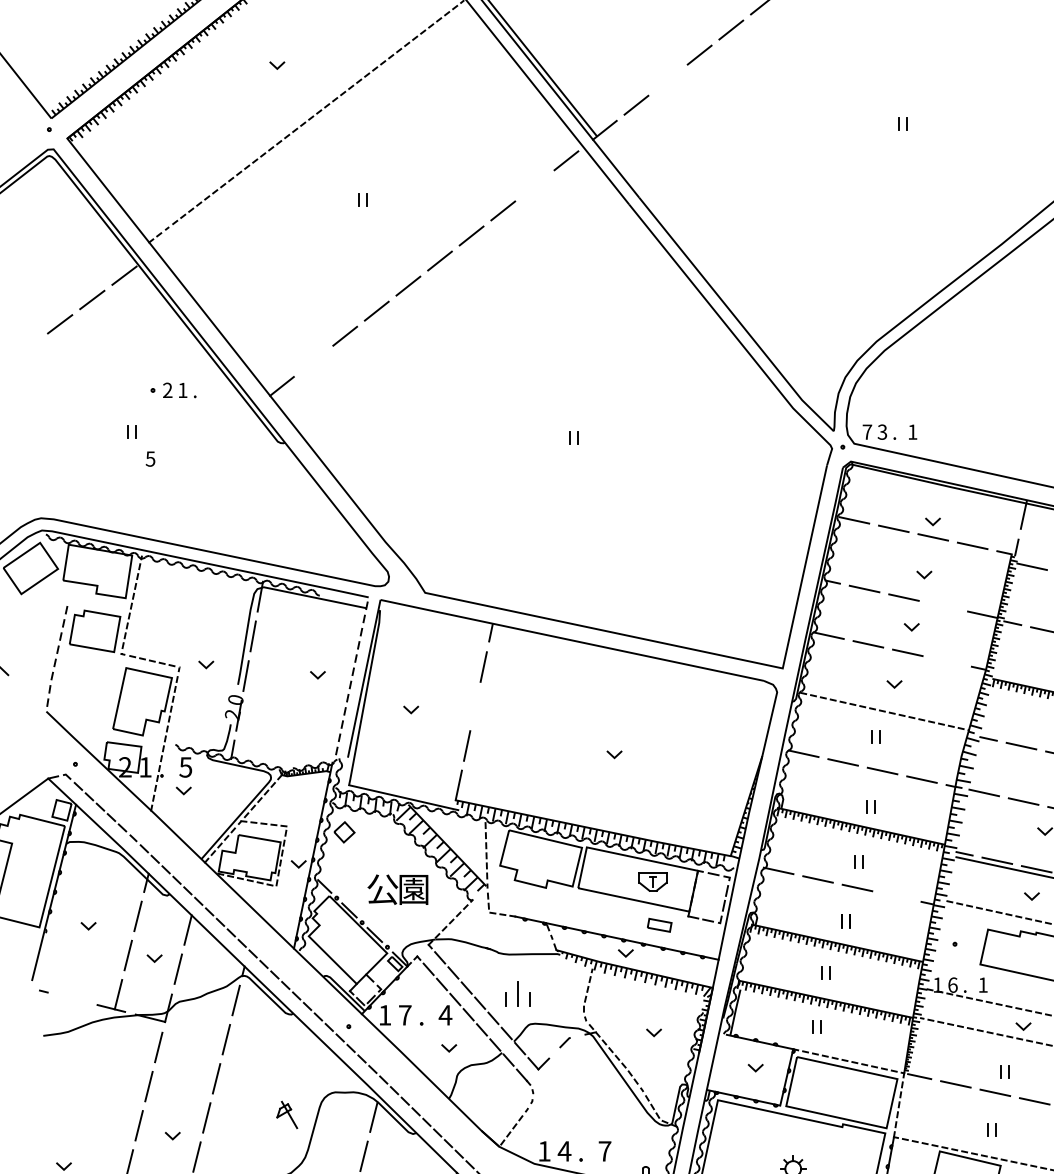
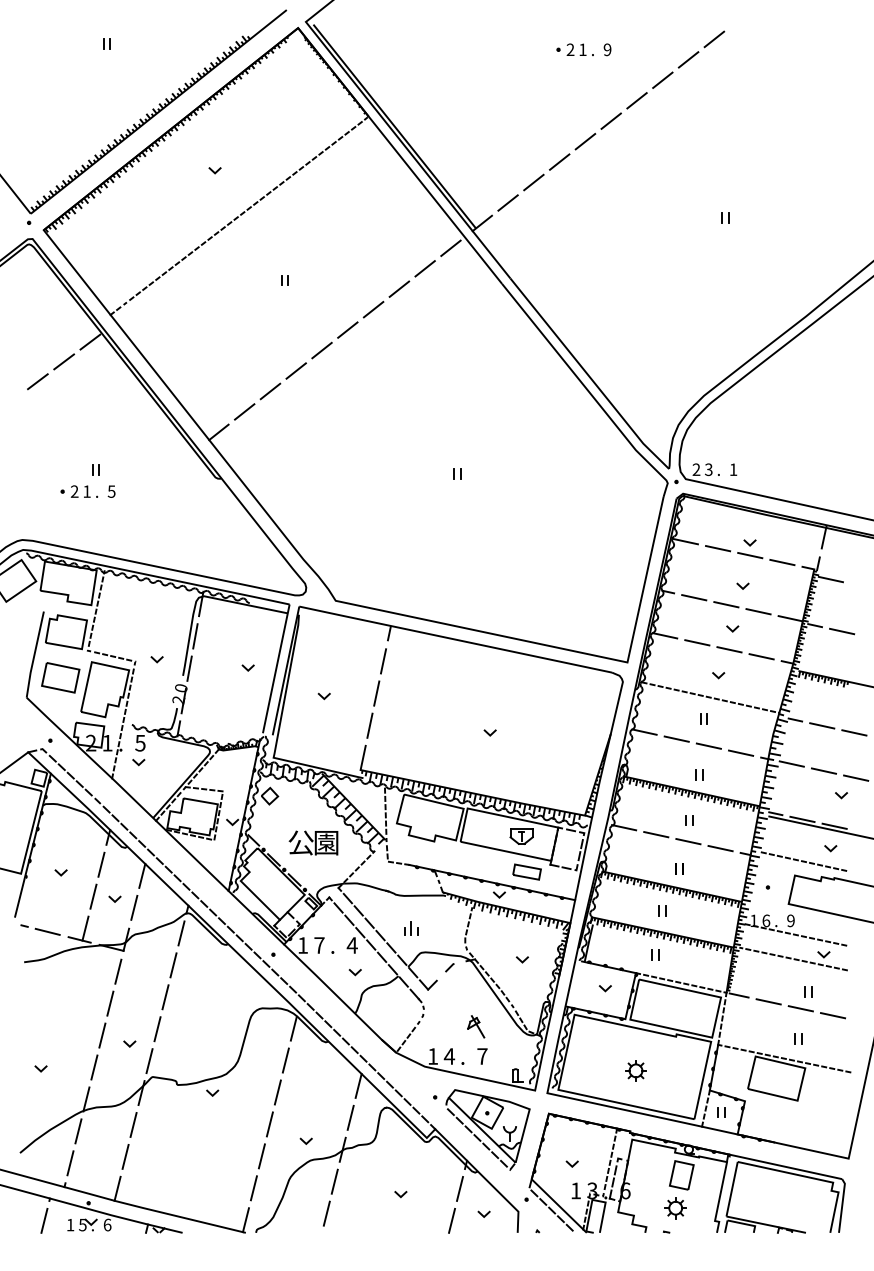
line: (667, 80) -> (533, 182), added
line: (533, 185) -> (424, 268), added
line: (313, 360) -> (244, 411), added
part: (173, 390) -> (79, 491), moved
text: (867, 431) -> (696, 469), 7 -> 2
line: (943, 605) -> (758, 611), added
line: (55, 659) -> (34, 655), dashed -> solid
line: (947, 661) -> (761, 656), added
line: (352, 675) -> (276, 668), dashed -> solid
part: (87, 686) -> (60, 677), added
line: (475, 706) -> (376, 693), added
line: (896, 896) -> (720, 848), added
part: (659, 924) -> (526, 871), size x1.43
text: (982, 984) -> (790, 920), 1 -> 9
part: (518, 994) -> (411, 928), size x0.62
line: (71, 998) -> (47, 931), added
part: (287, 1114) -> (476, 1026), moved

